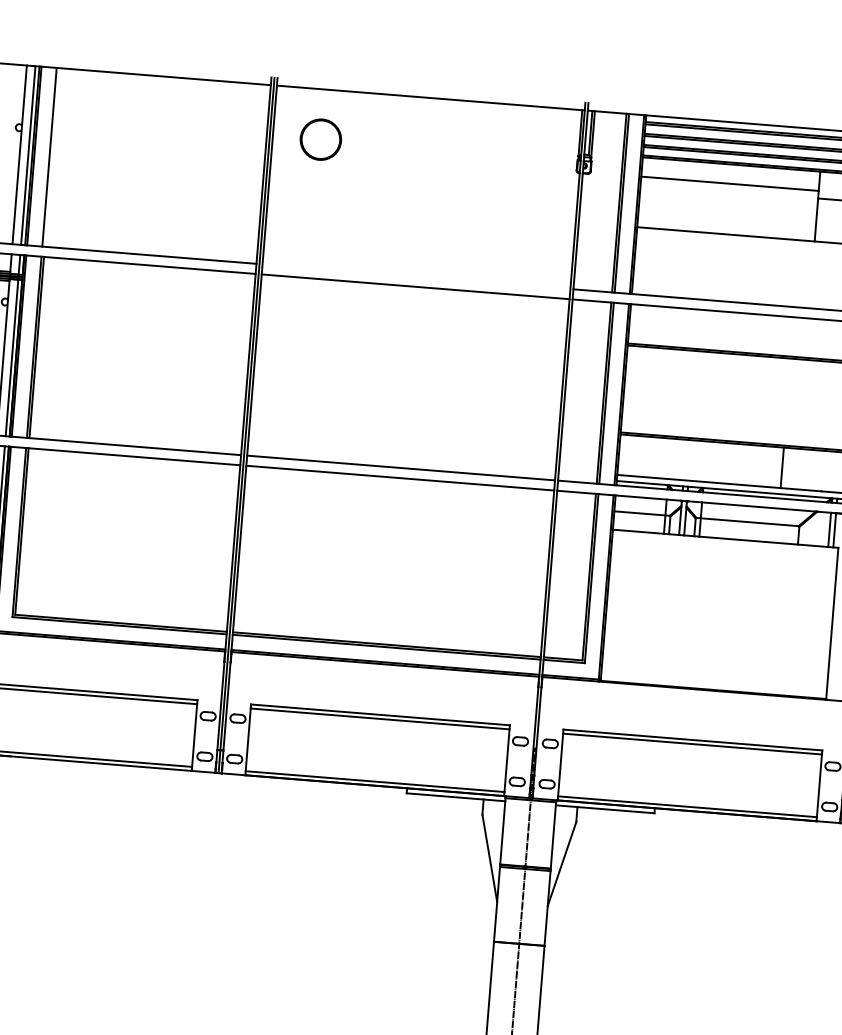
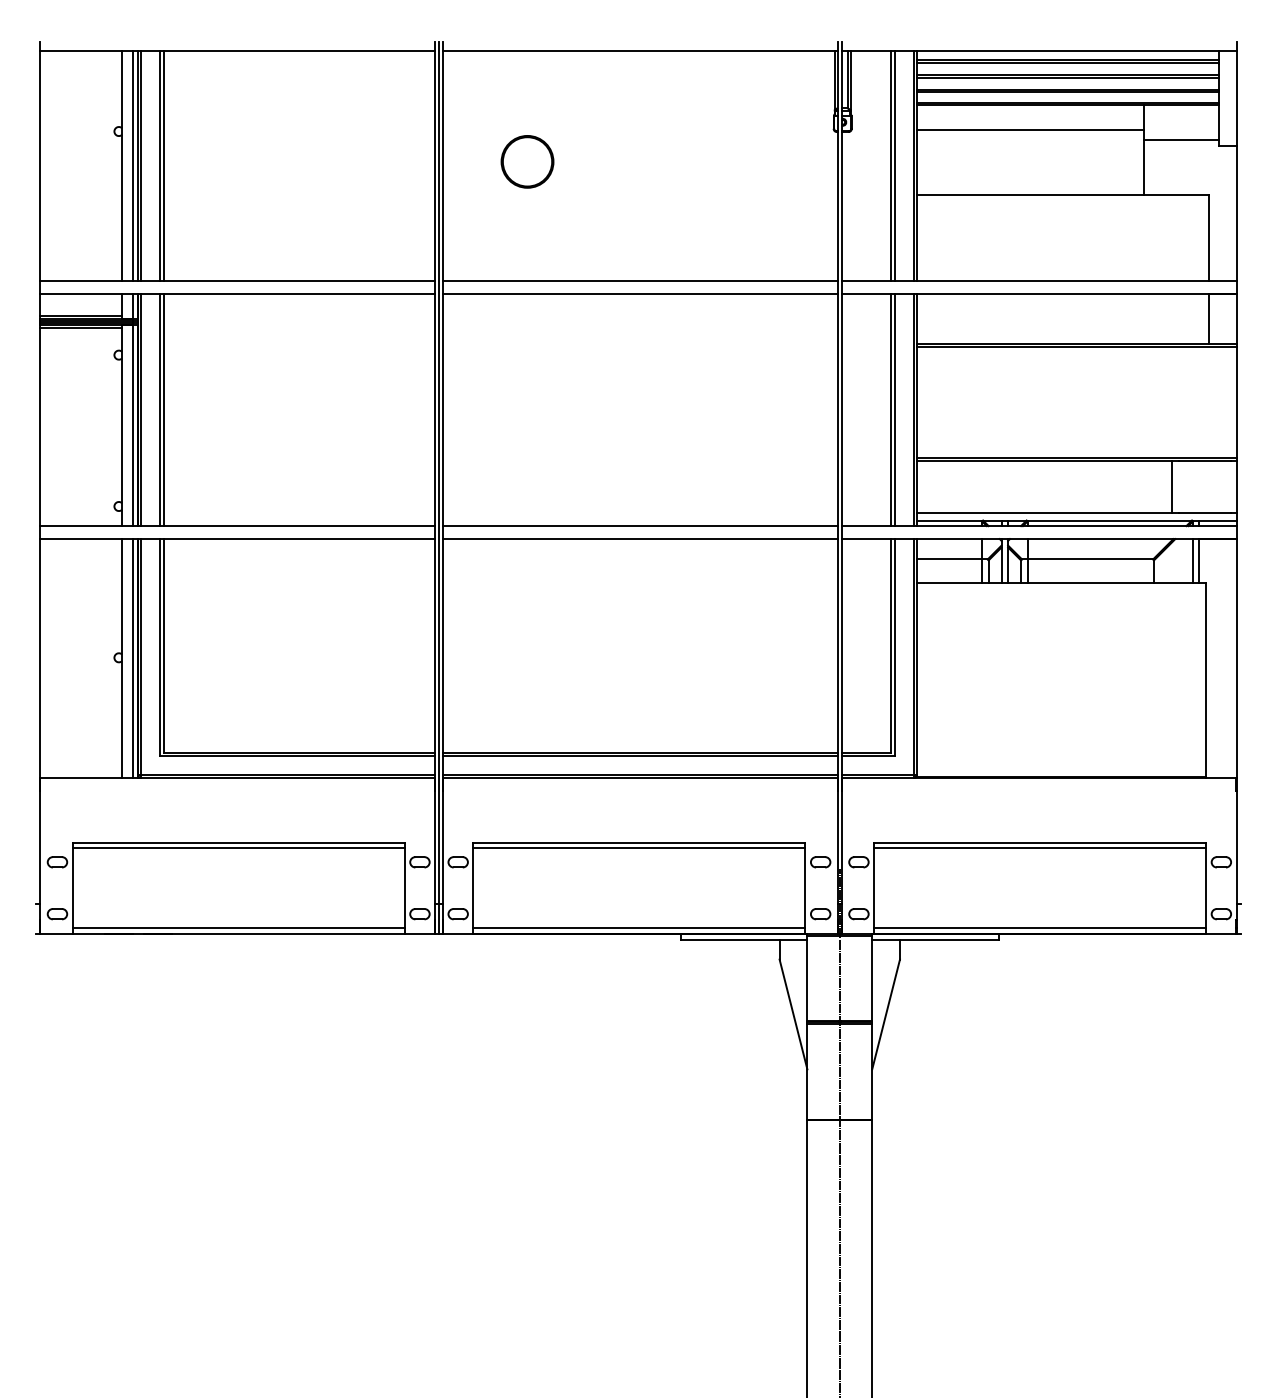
part: (320, 139) -> (527, 161), moved
line: (51, 156) -> (163, 165), added
line: (415, 276) -> (639, 280), added
line: (782, 467) -> (1172, 486), moved

